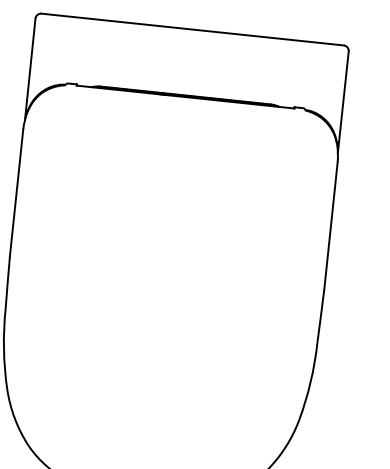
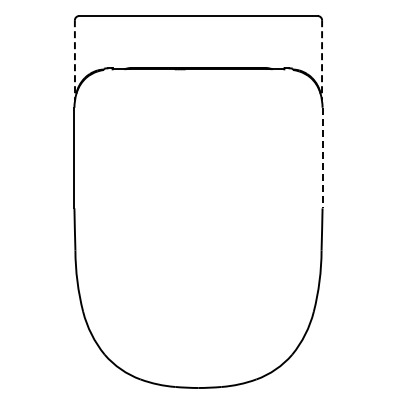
line: (29, 69) -> (74, 60), solid -> dashed
line: (343, 102) -> (322, 60), solid -> dashed
line: (330, 226) -> (322, 158), solid -> dashed

